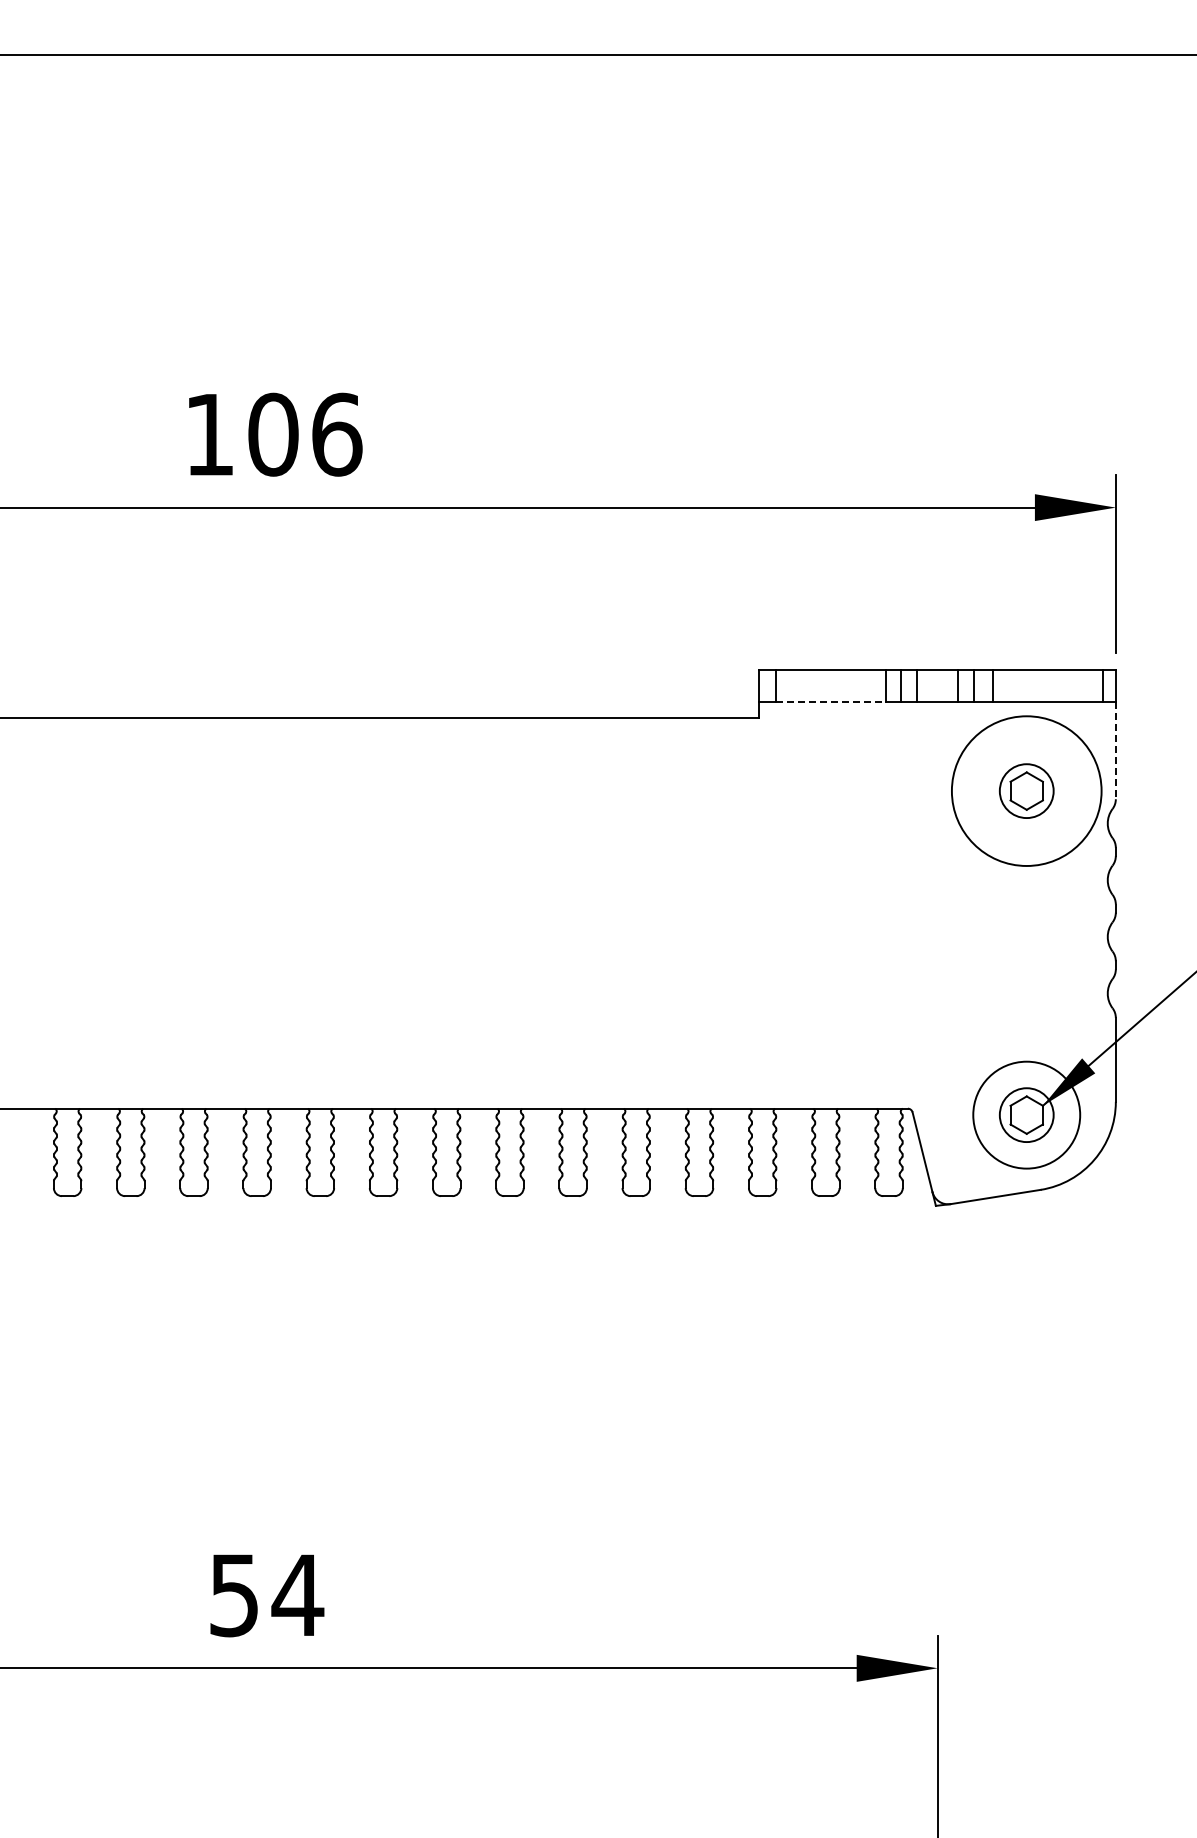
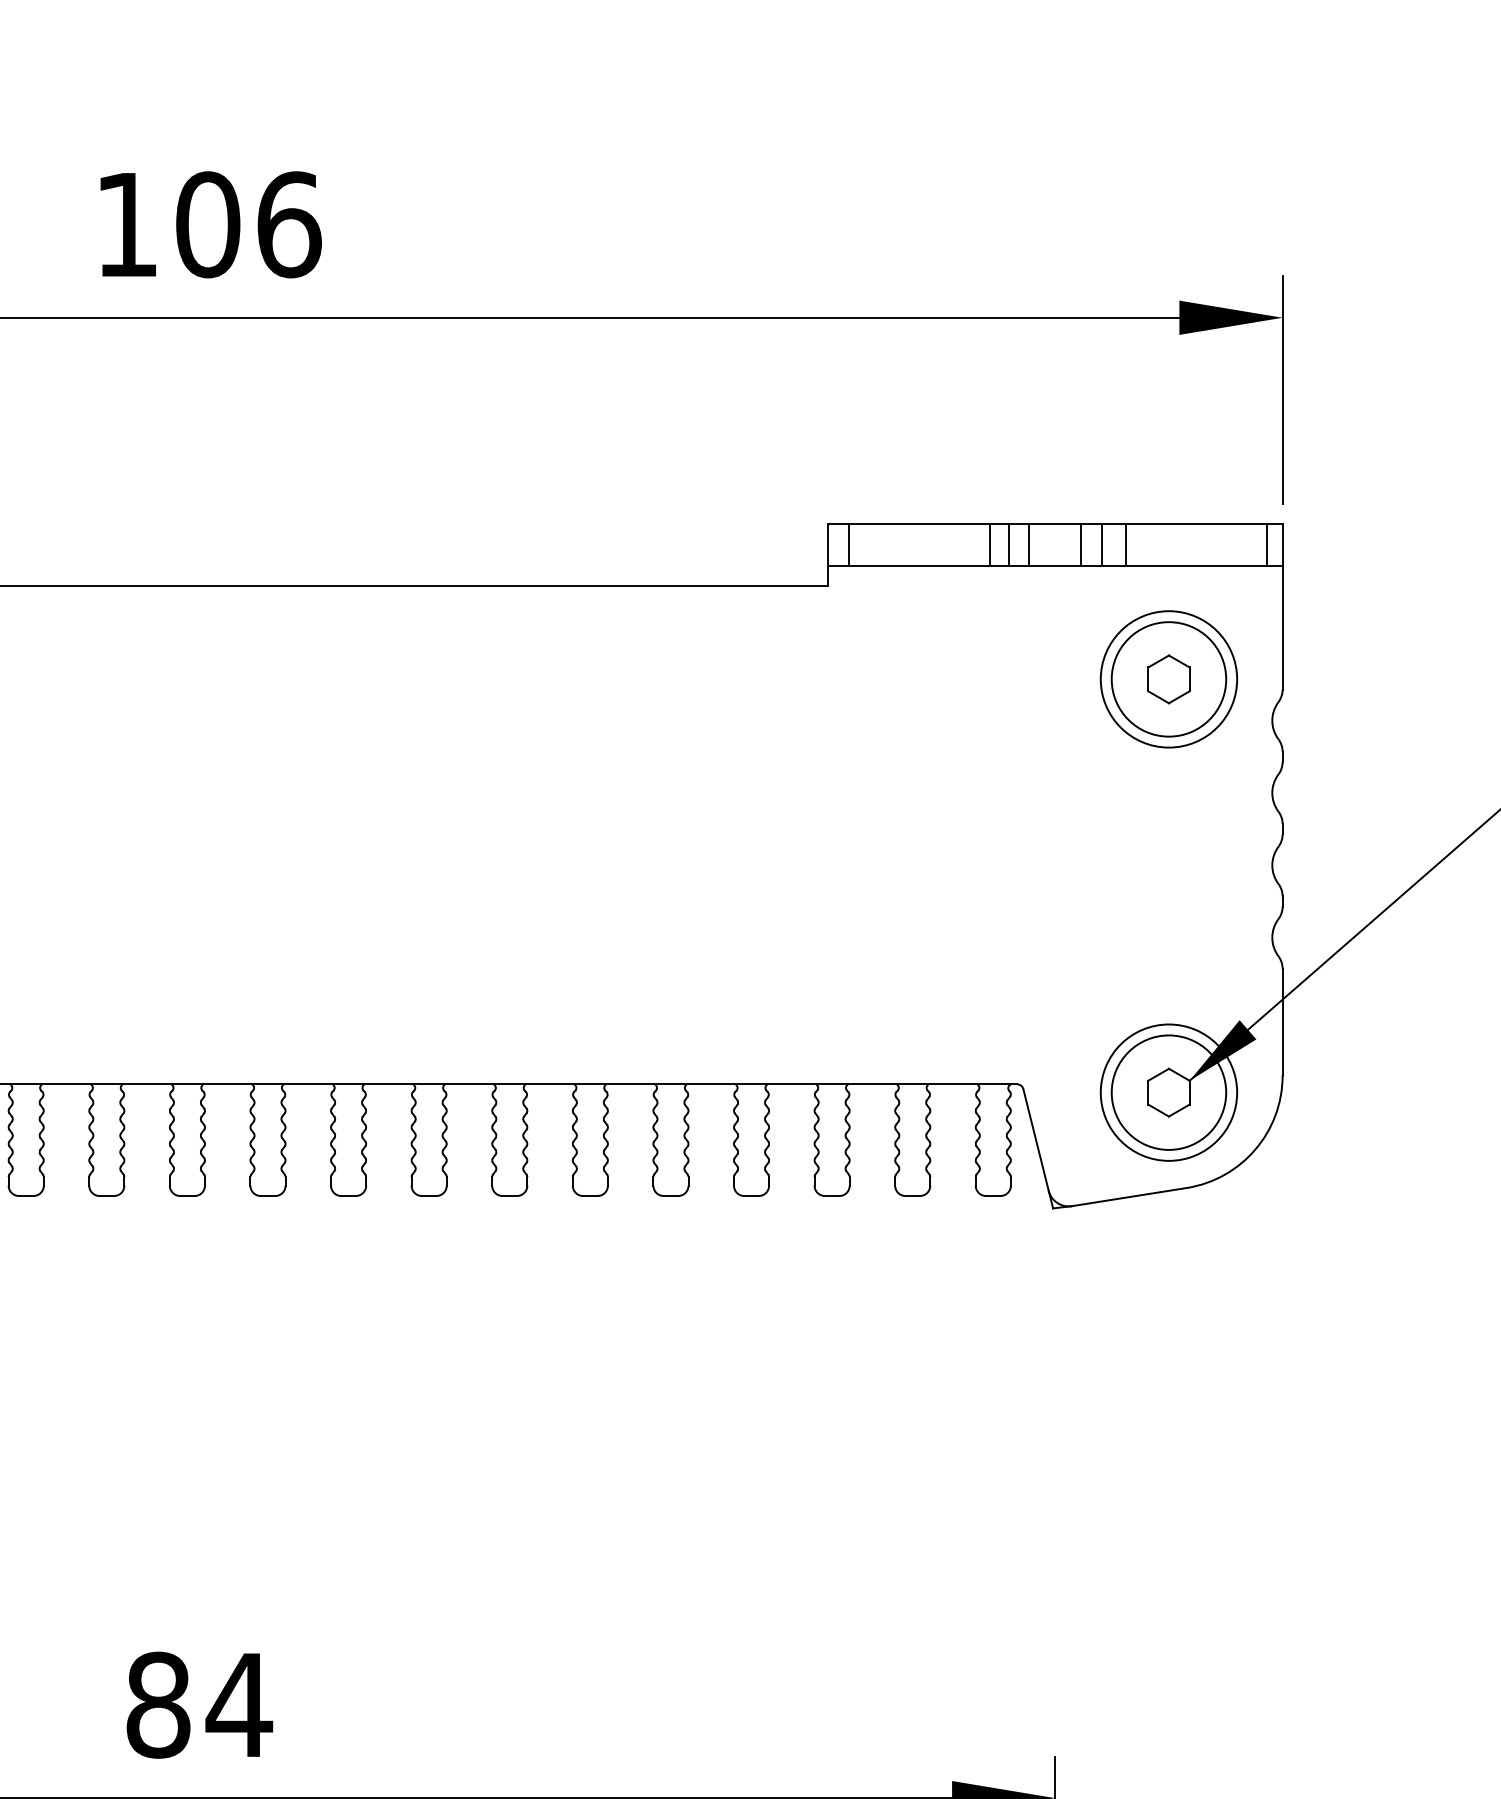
line: (831, 702) -> (919, 566), dashed -> solid
line: (1115, 750) -> (1282, 627), dashed -> solid
circle: (1026, 790) -> (1168, 678), size x0.71
circle: (1026, 791) -> (1168, 679), size x1.67
circle: (1026, 1115) -> (1168, 1093), size x1.67
text: (234, 1595) -> (158, 1705), 54 -> 84

